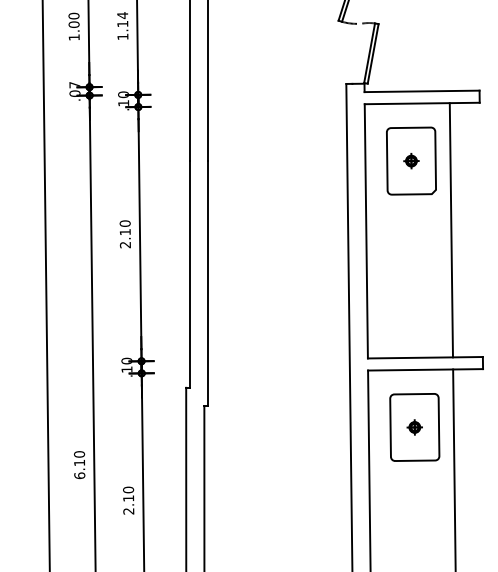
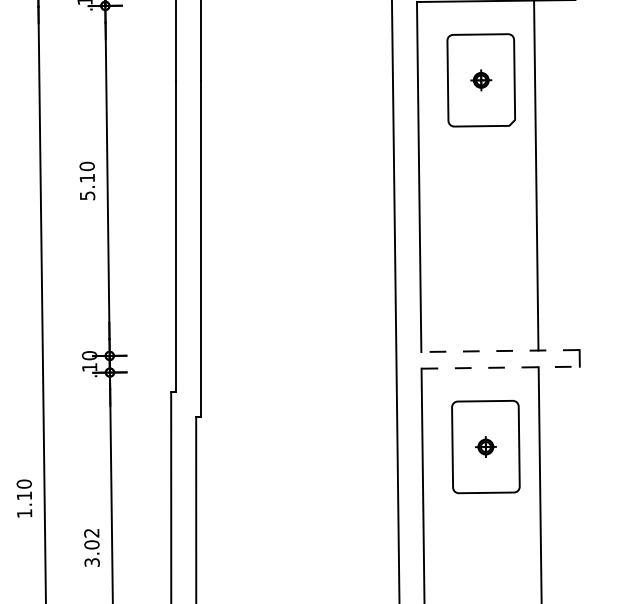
text: (125, 245) -> (87, 196), 2.10 -> 5.10
line: (424, 357) -> (499, 350), solid -> dashed
line: (426, 369) -> (501, 367), solid -> dashed
text: (79, 475) -> (24, 513), 6.10 -> 1.10
text: (128, 500) -> (91, 547), 2.10 -> 3.02

